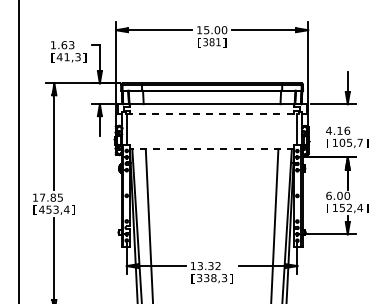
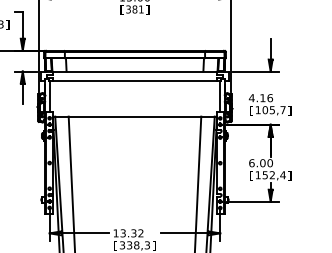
line: (212, 113) -> (135, 80), dashed -> solid
line: (211, 149) -> (134, 116), dashed -> solid

